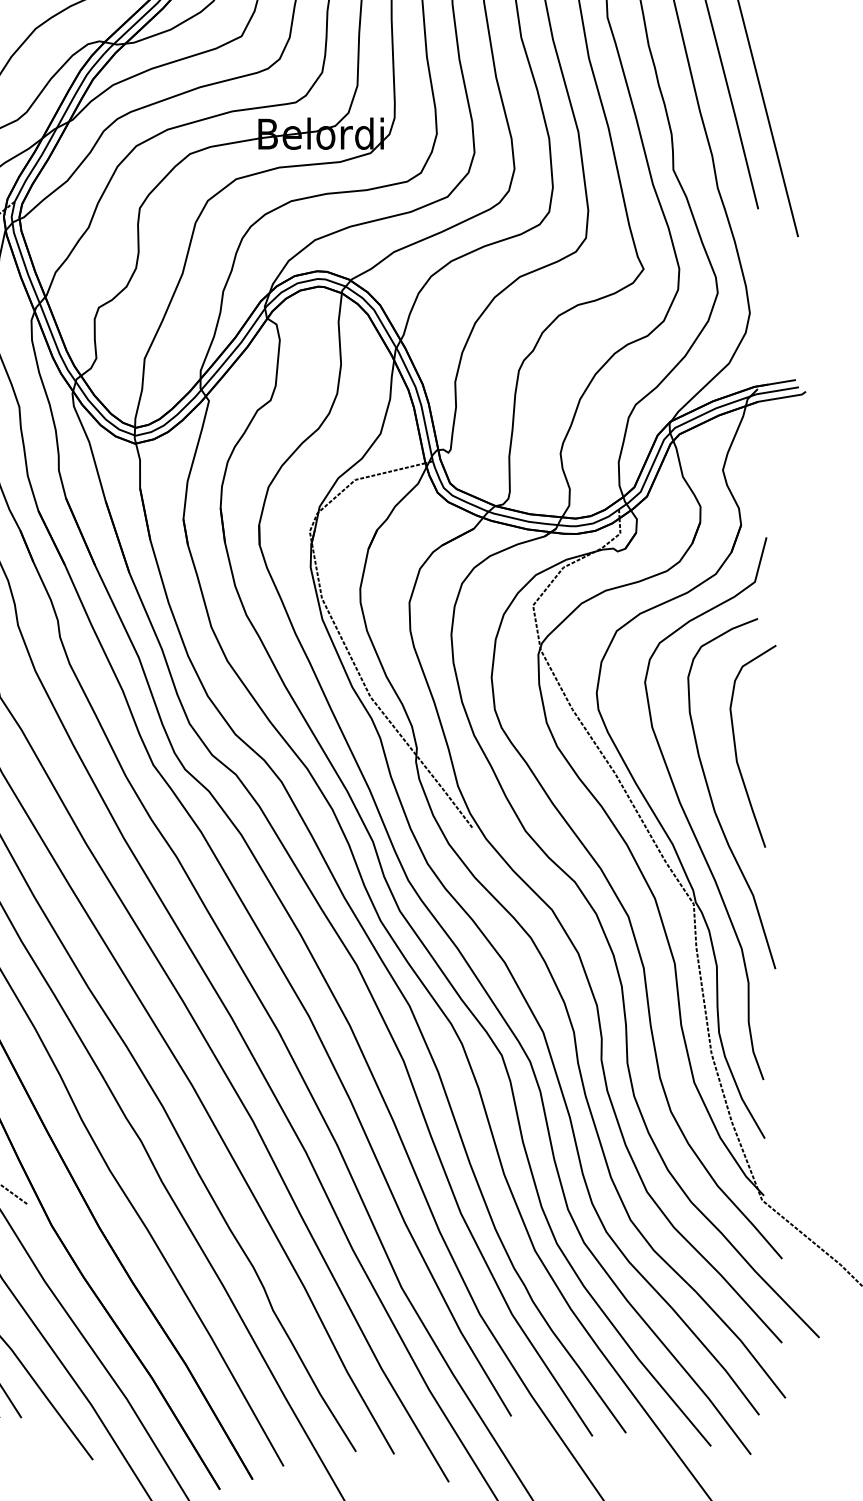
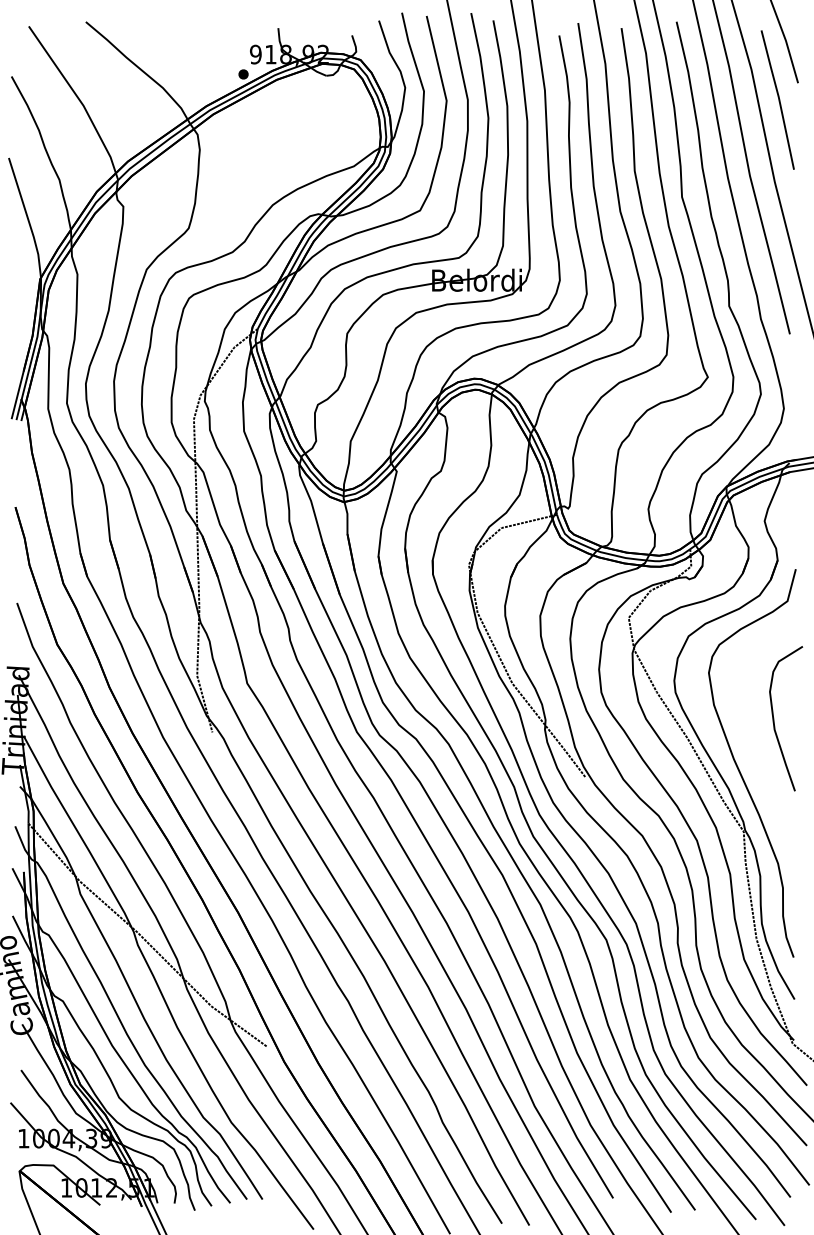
part: (712, 799) -> (757, 756), removed

